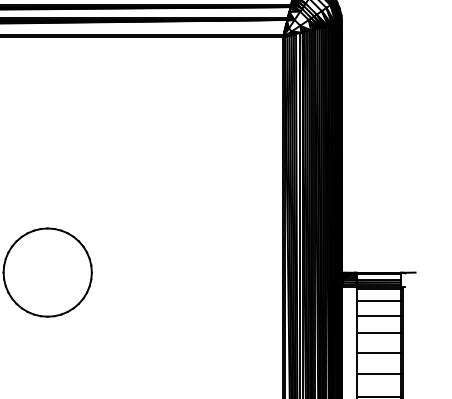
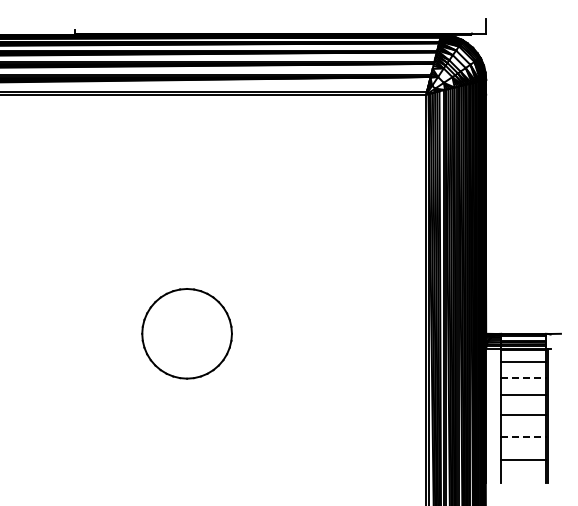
line: (379, 315) -> (524, 377), solid -> dashed
line: (379, 374) -> (524, 437), solid -> dashed

